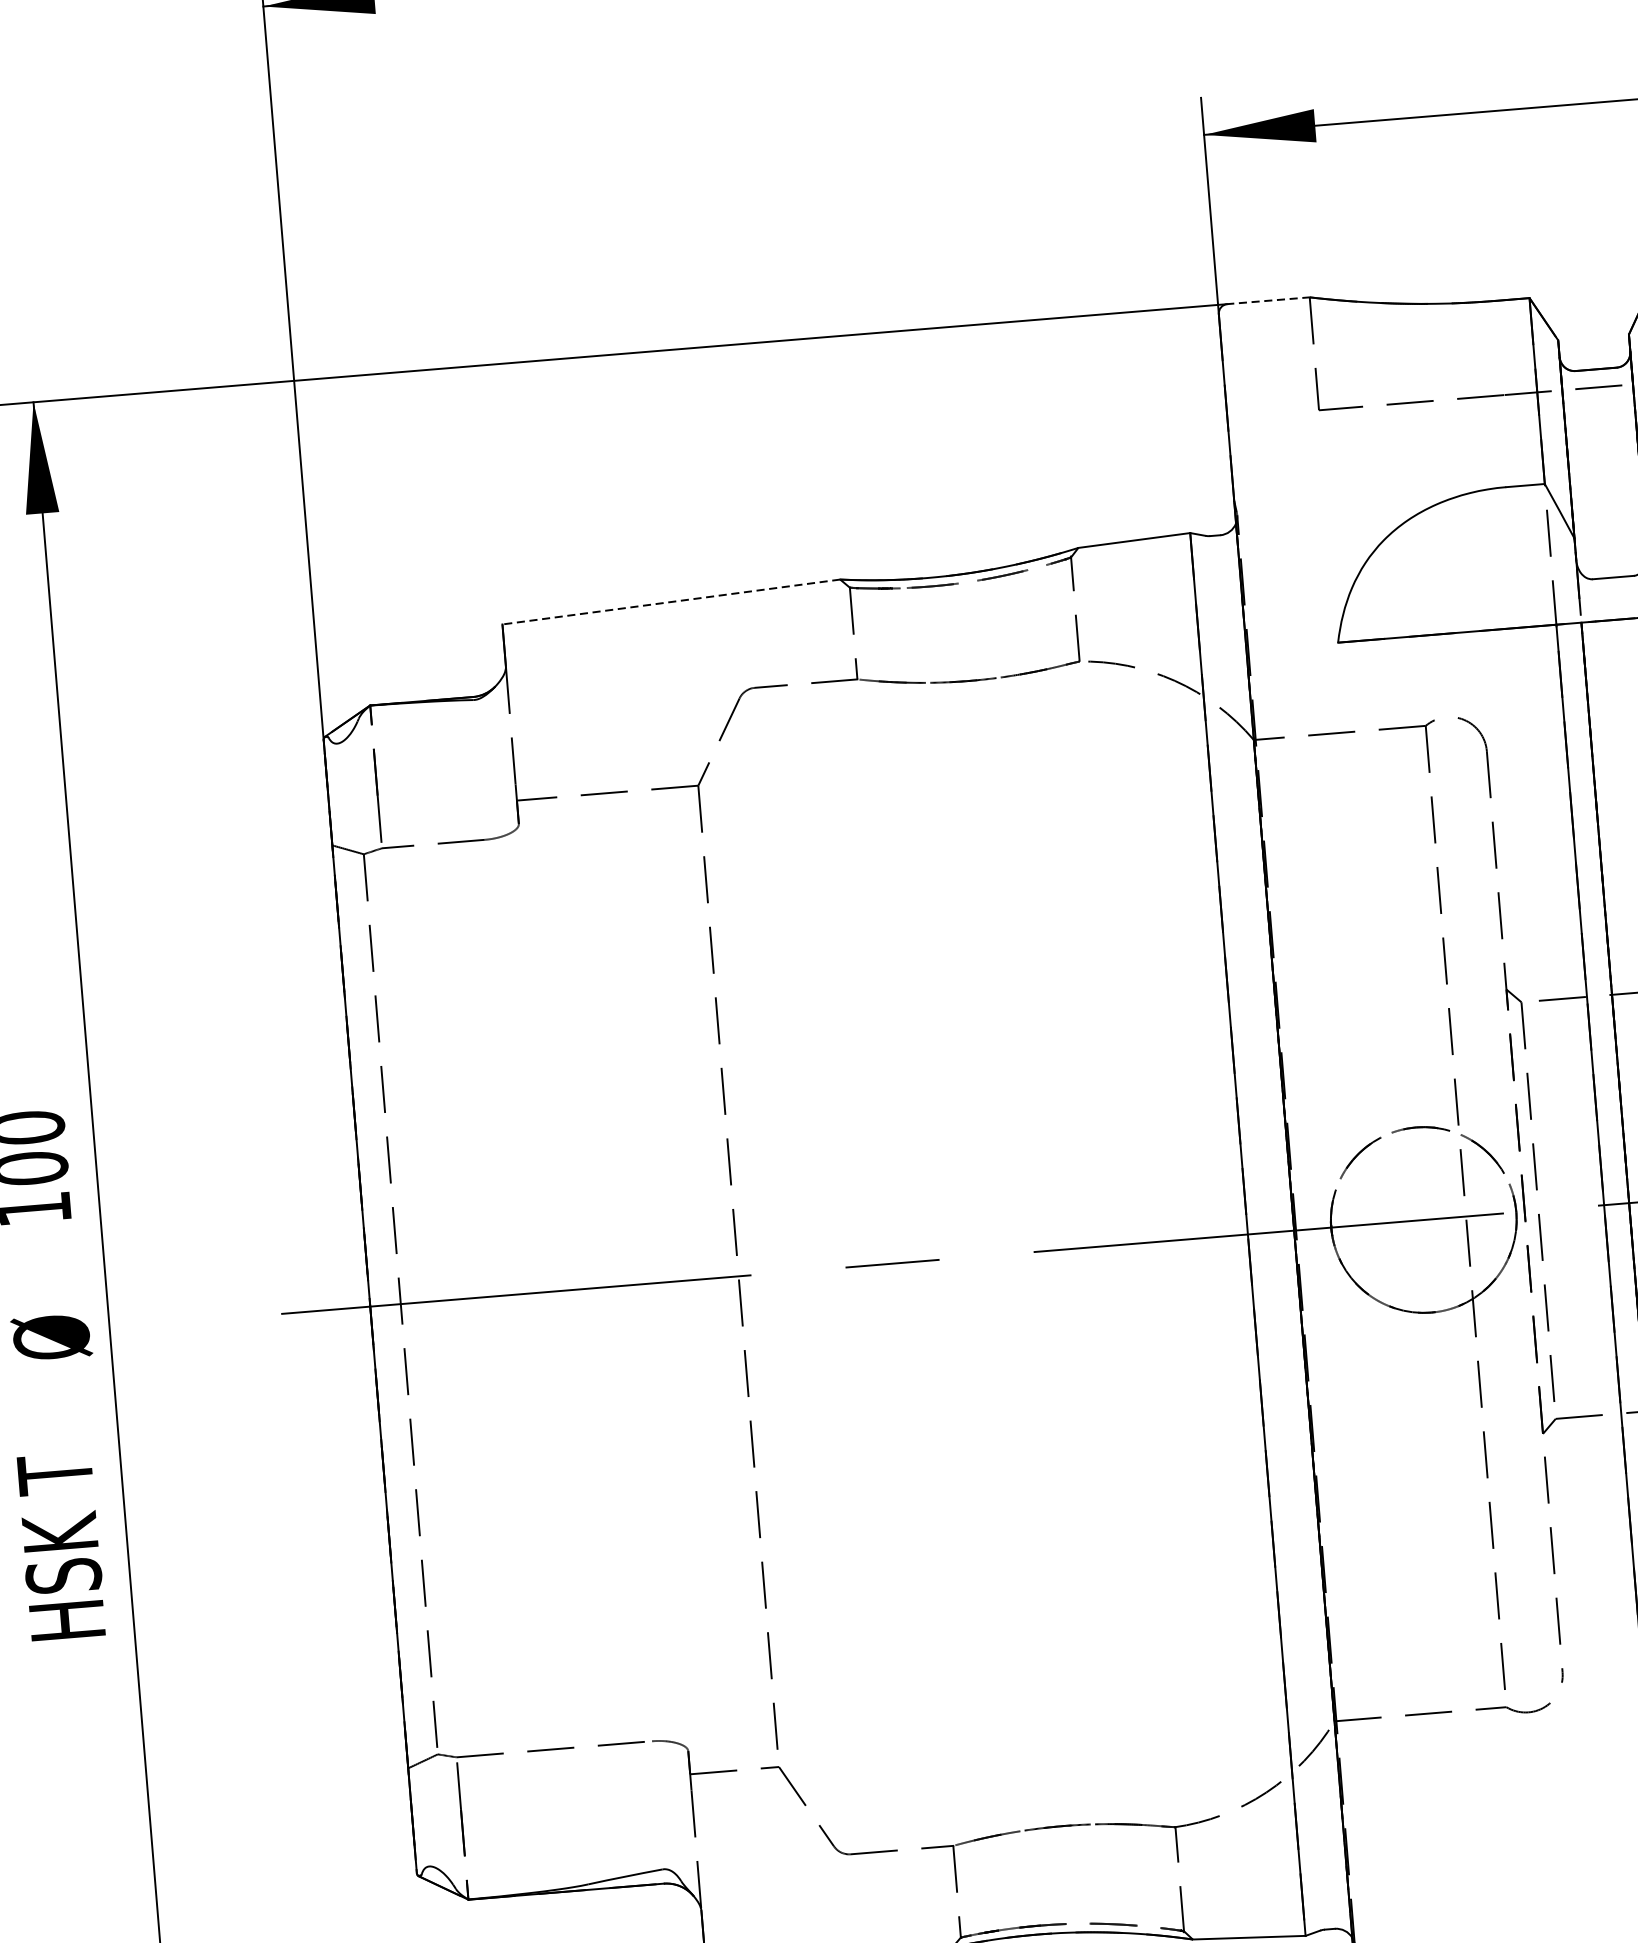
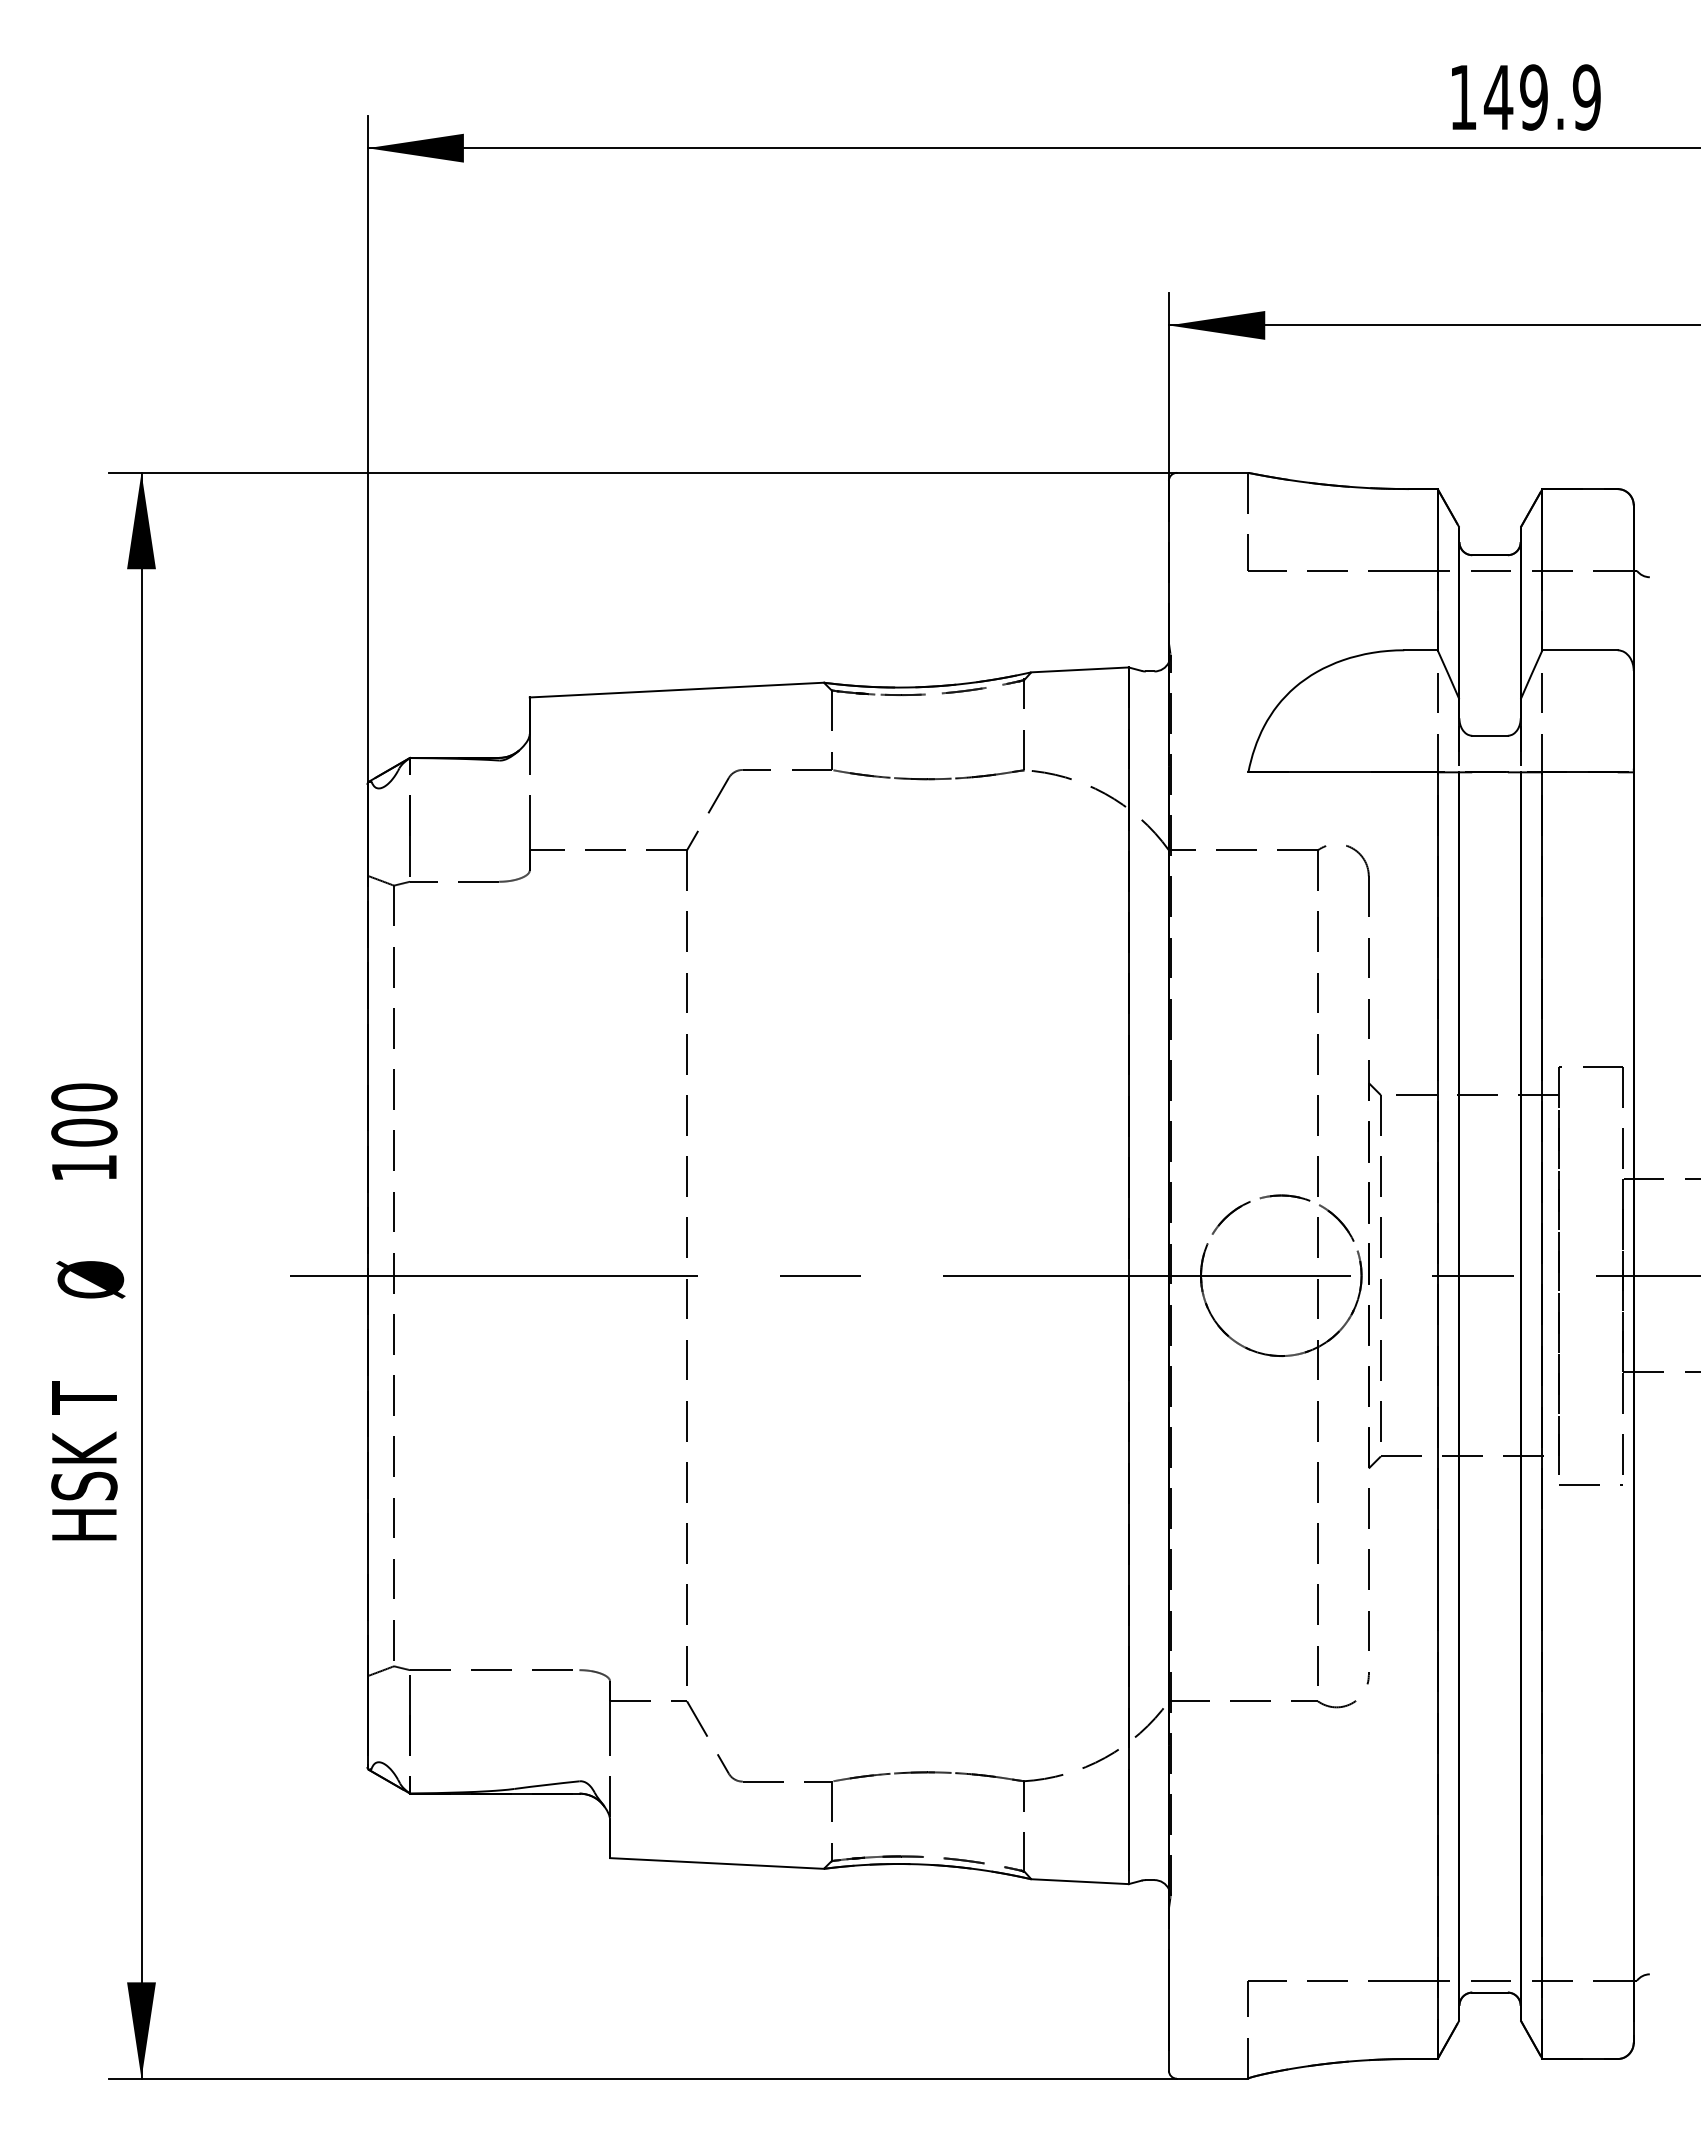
line: (1268, 300) -> (1212, 472), dashed -> solid
line: (670, 602) -> (676, 690), dashed -> solid

